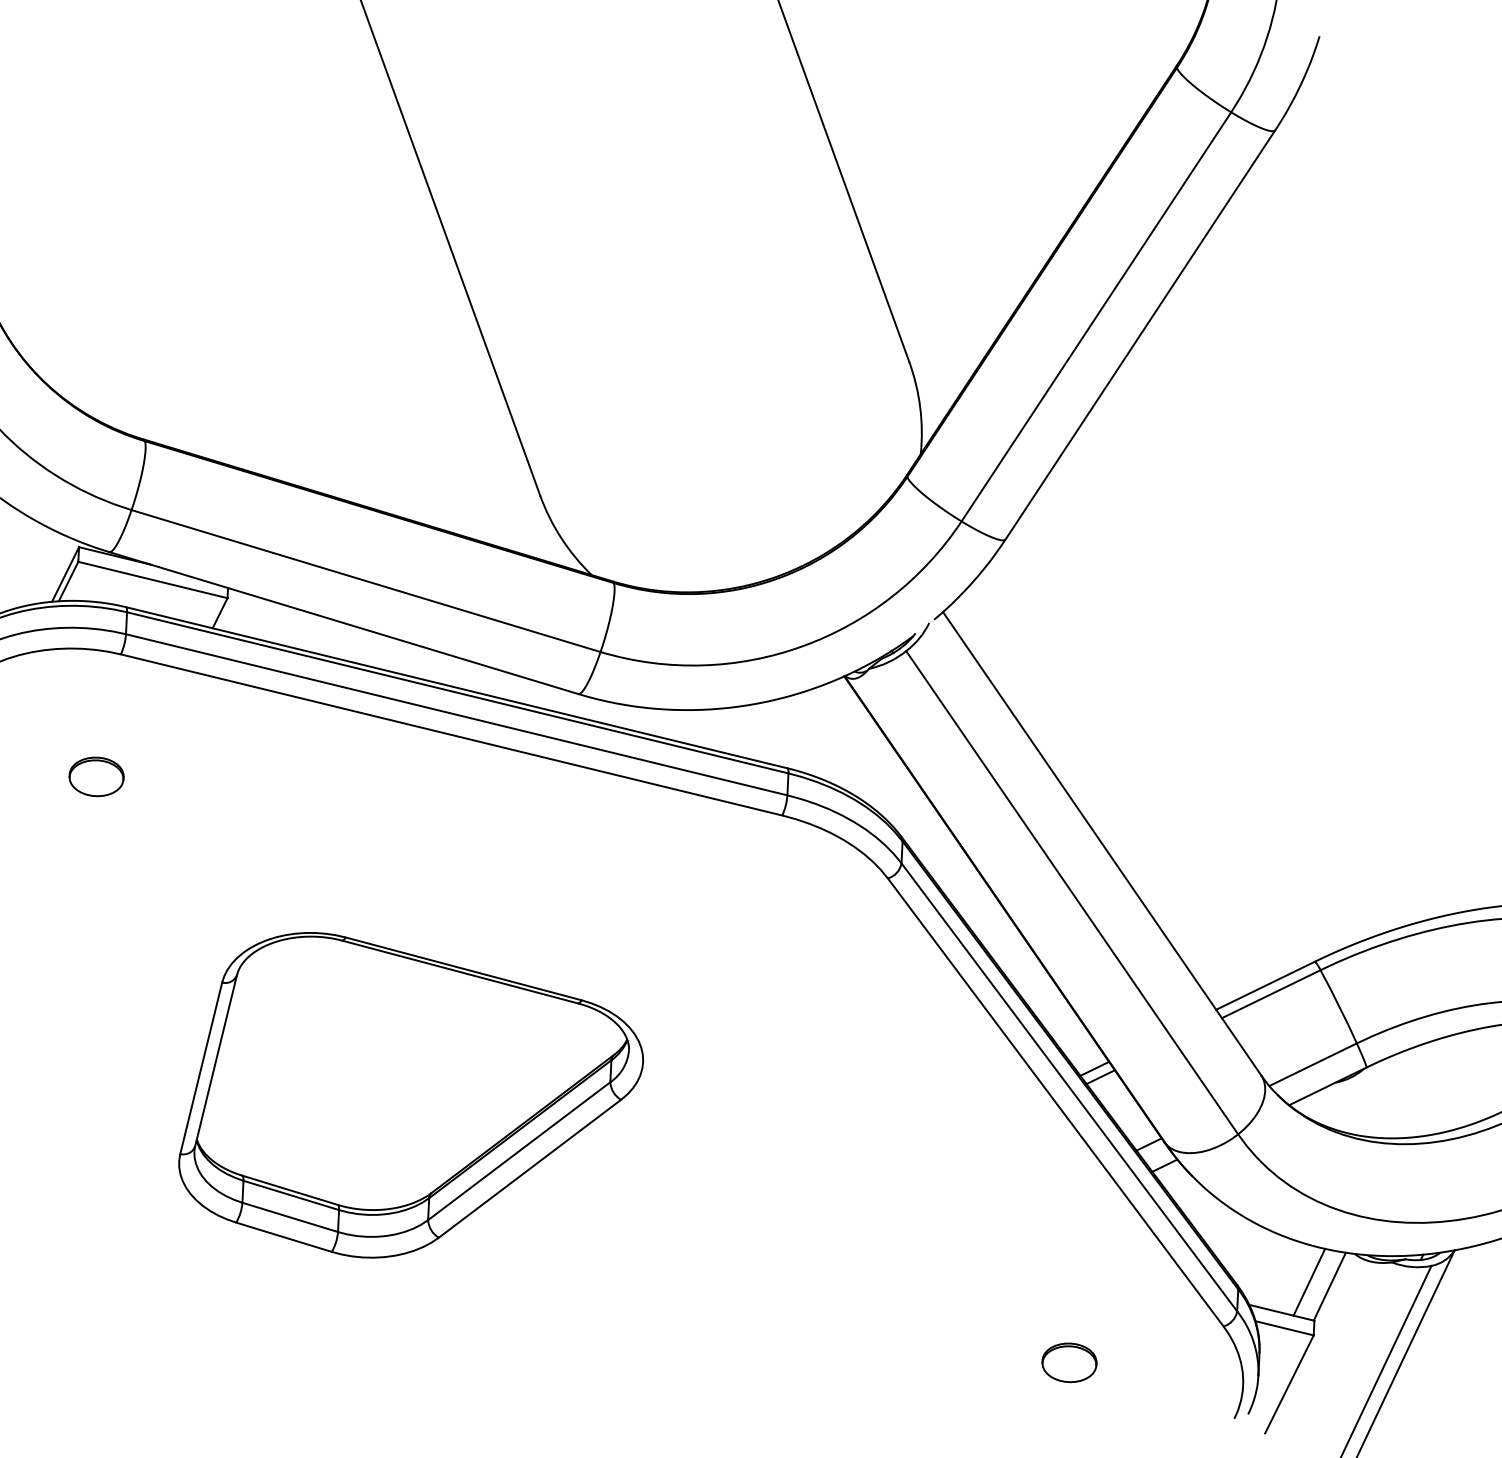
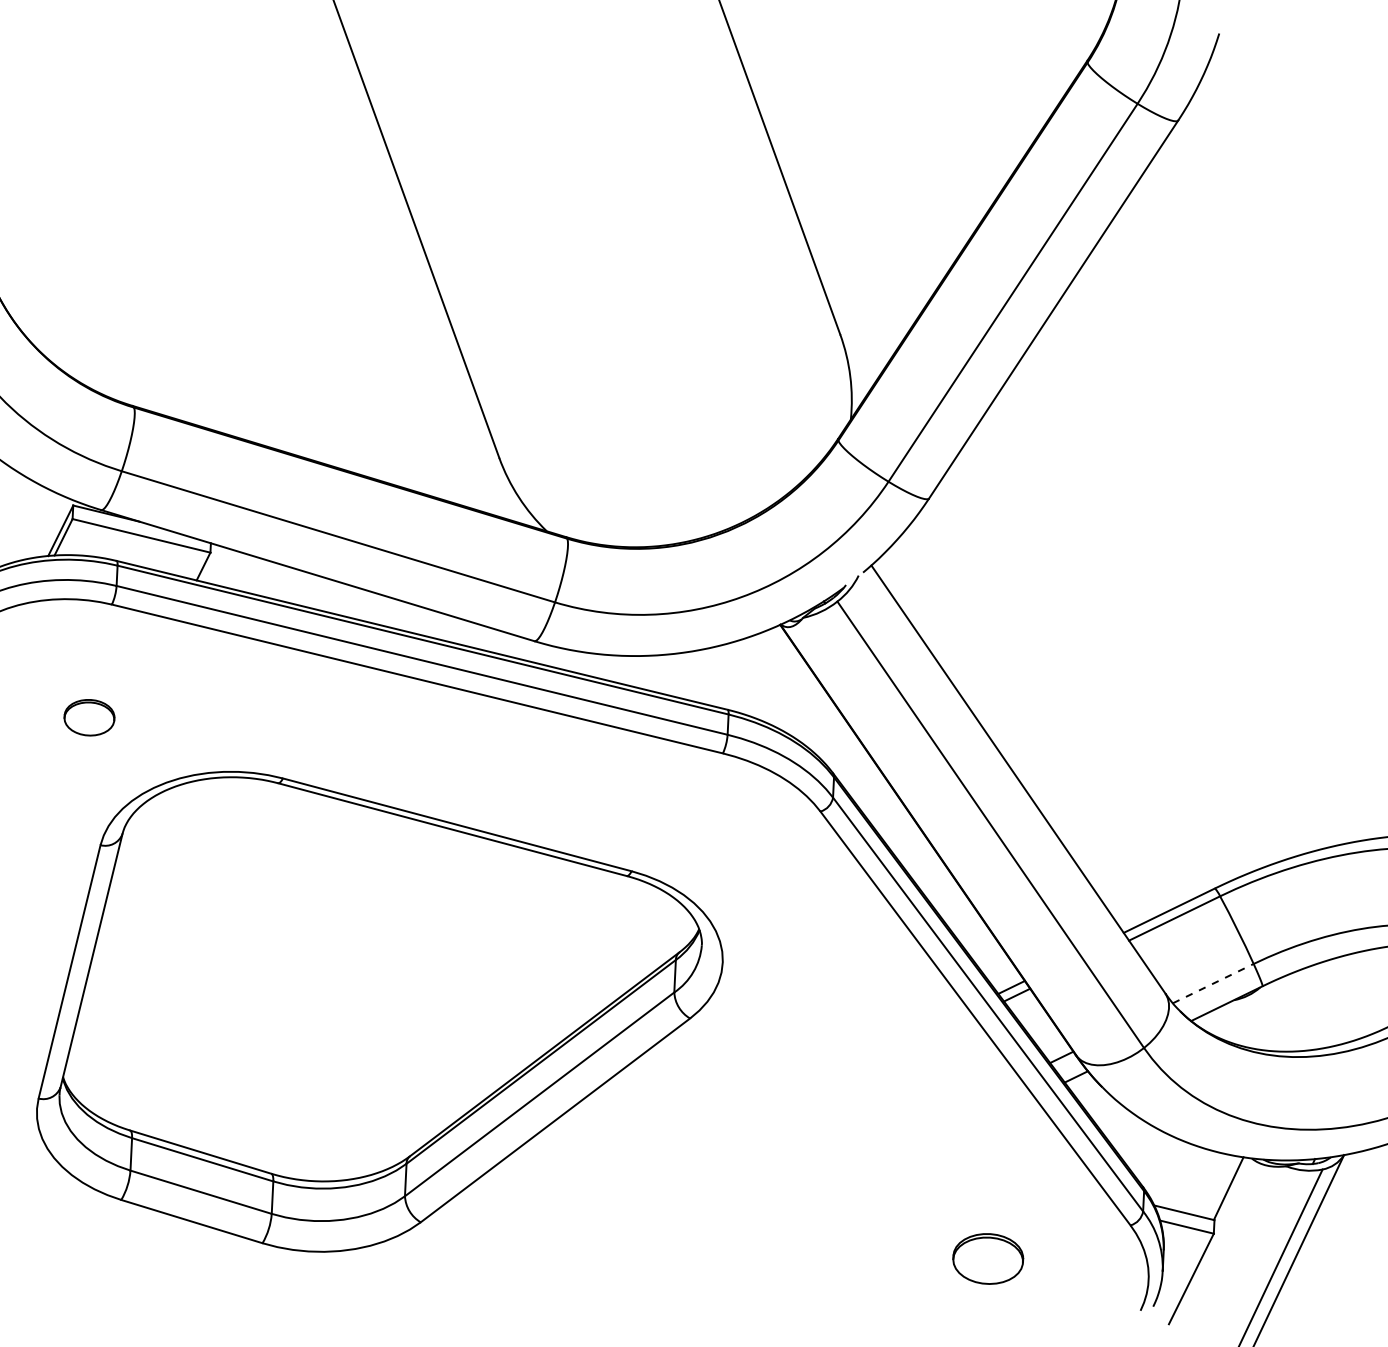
line: (1313, 1064) -> (1213, 983), solid -> dashed
part: (411, 1095) -> (380, 1012), size x1.6
line: (1309, 1281) -> (1209, 1183), removed
part: (1069, 1362) -> (988, 1258), size x1.4

